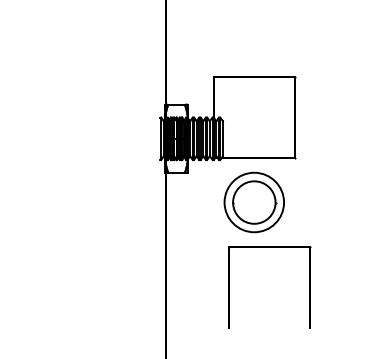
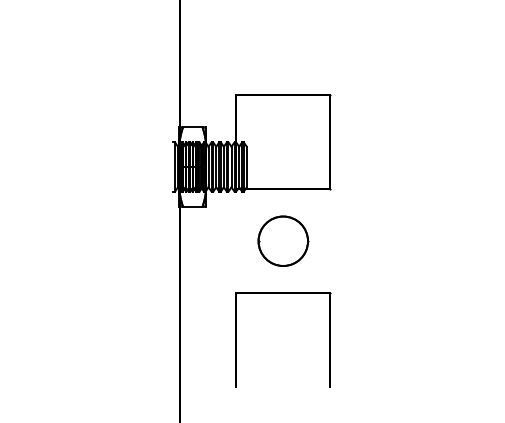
circle: (254, 201) -> (283, 240), size x0.71
part: (269, 247) -> (283, 293), moved

